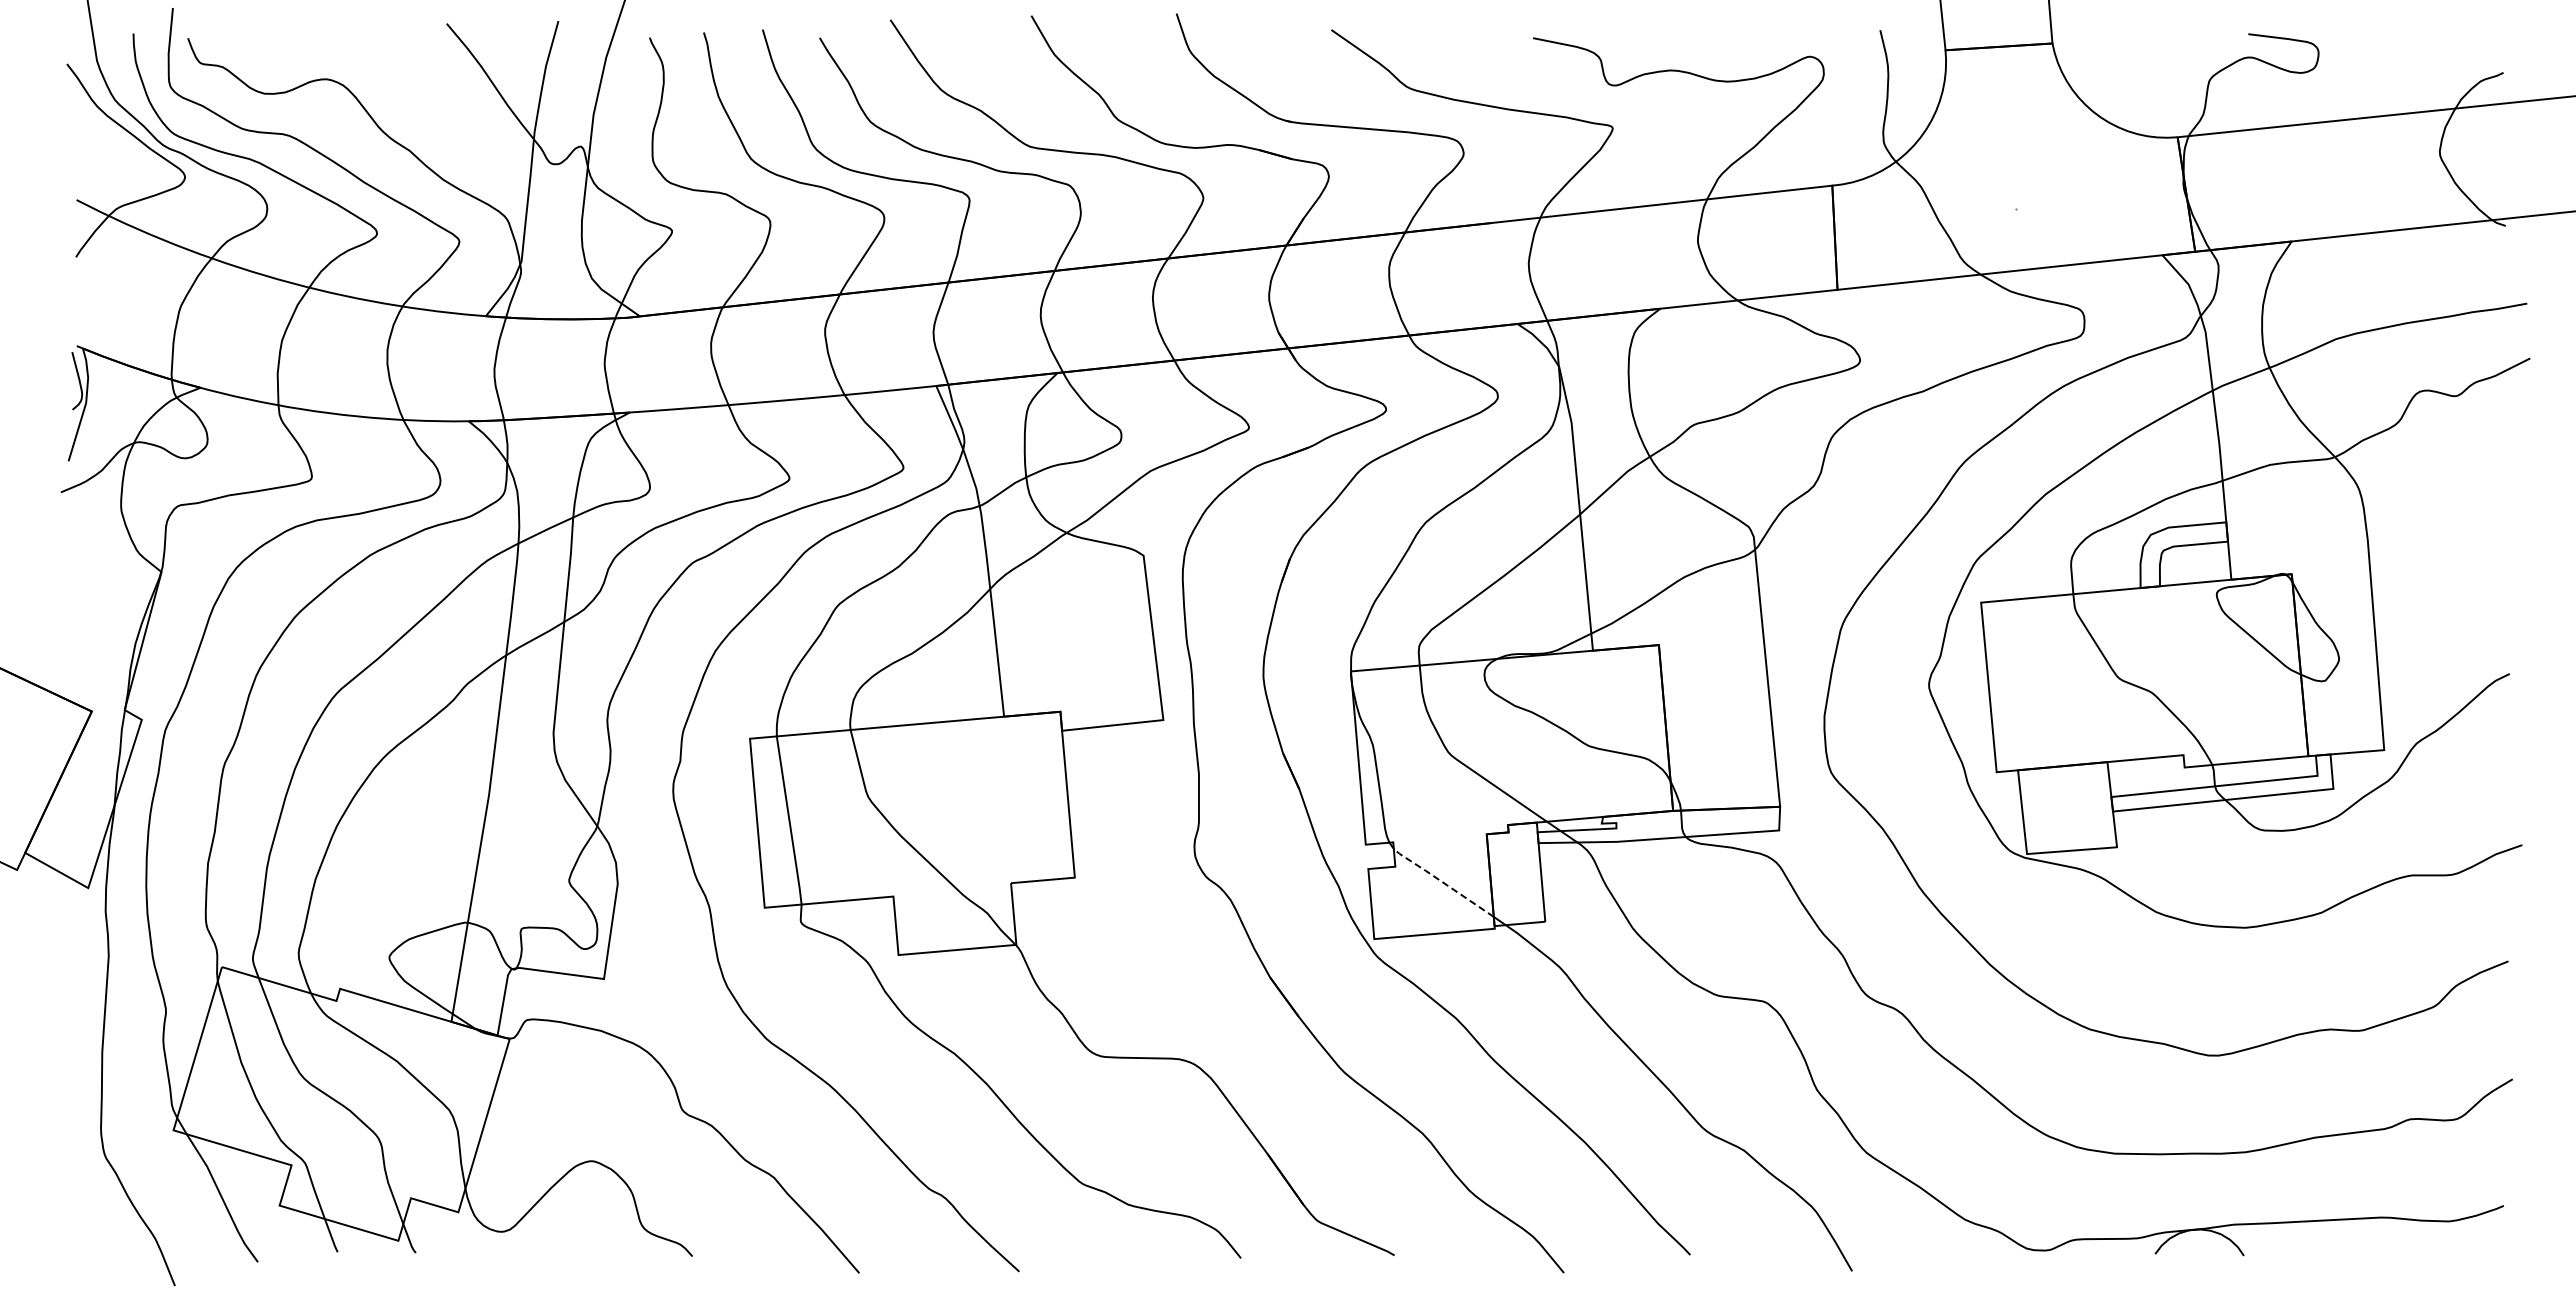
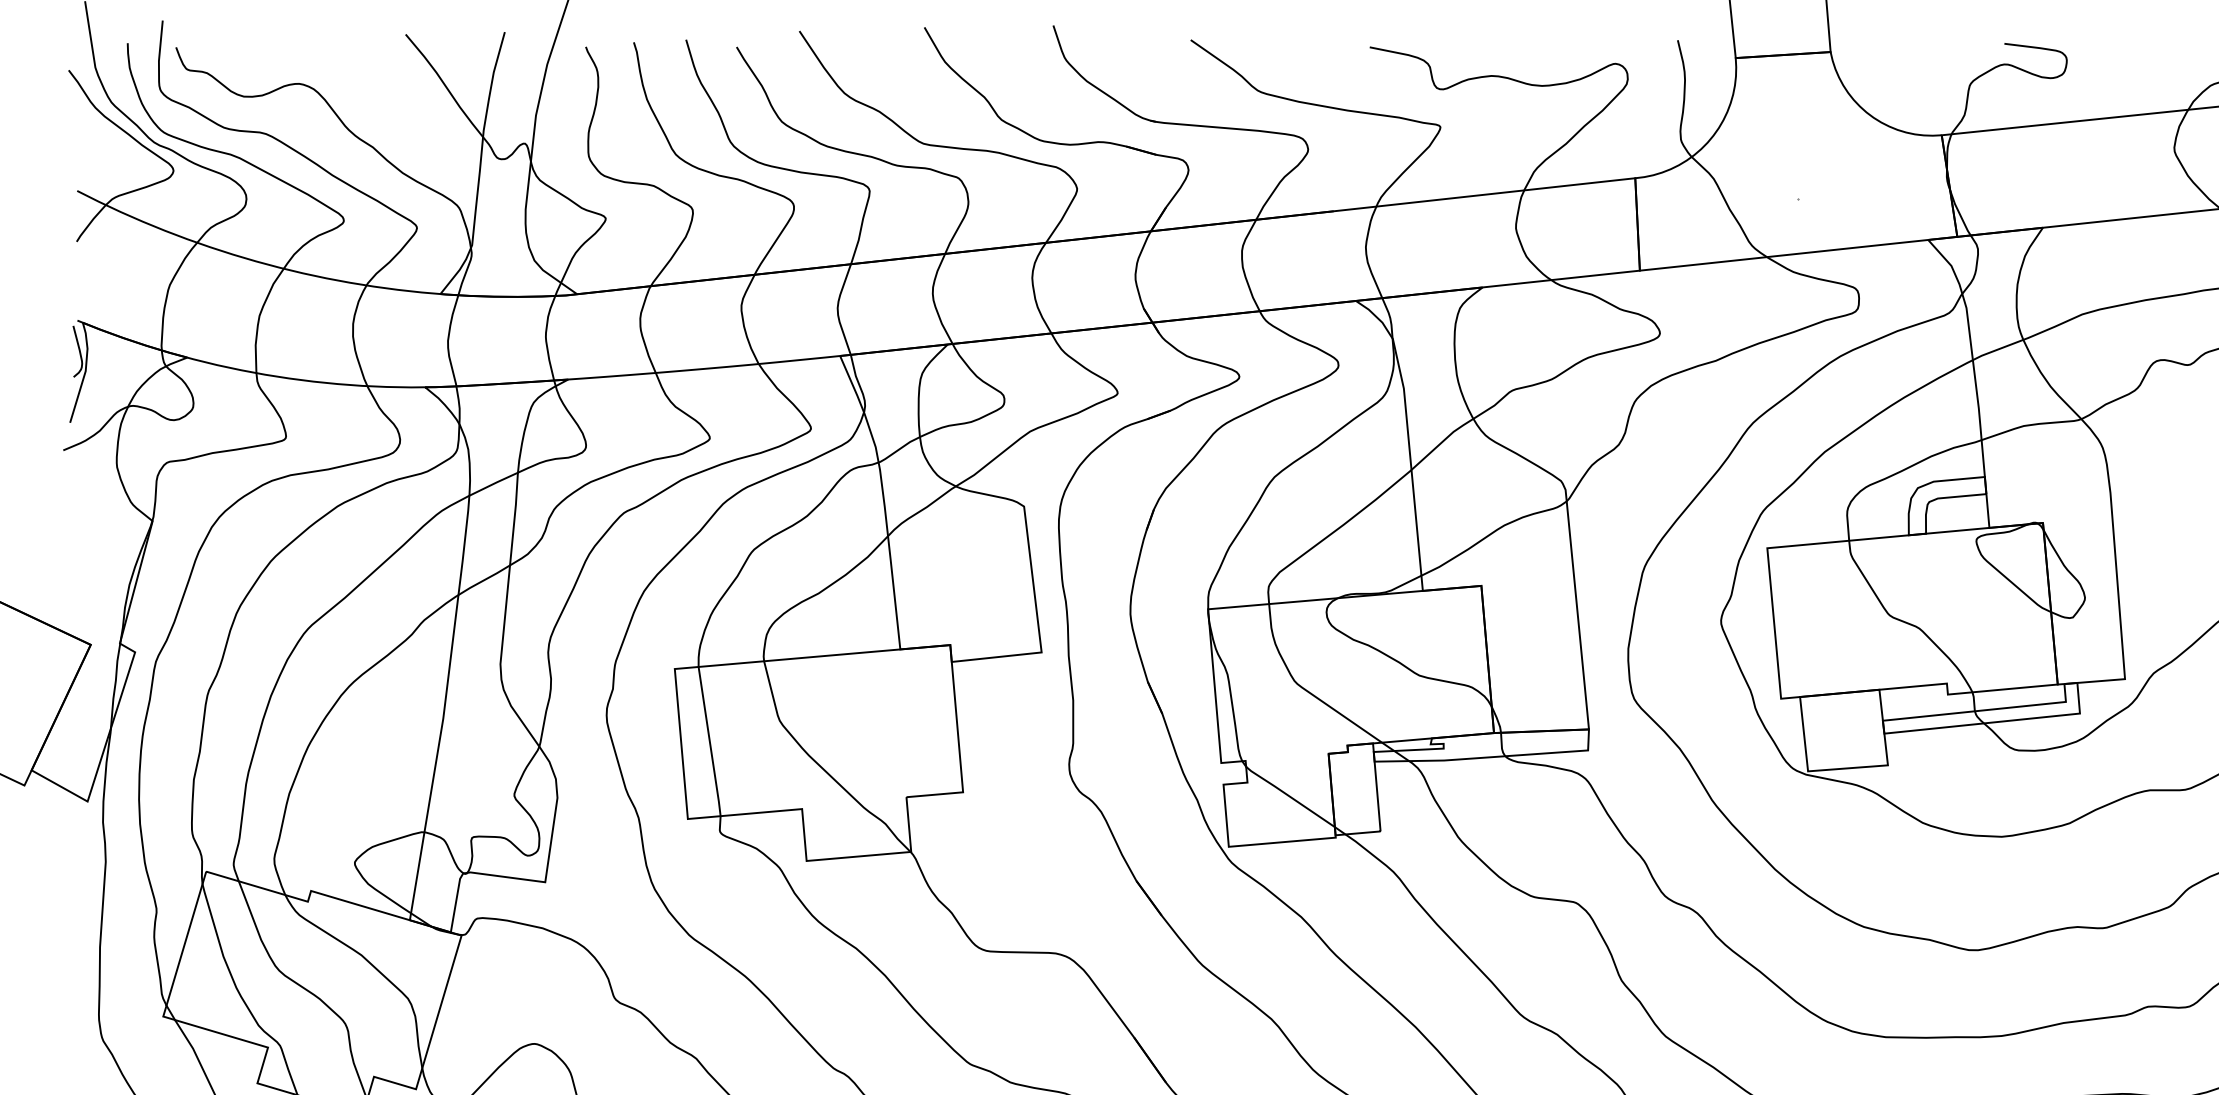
line: (1442, 881) -> (1289, 795), dashed -> solid

